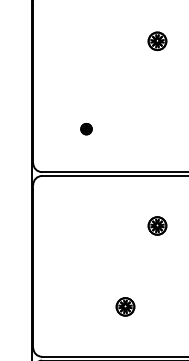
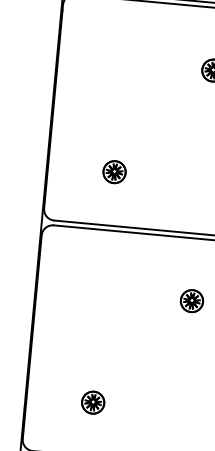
part: (86, 128) -> (114, 171), size x1.67
part: (125, 306) -> (93, 402), moved

